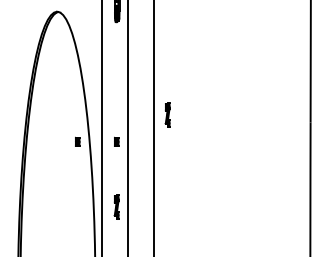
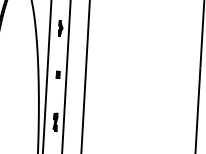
part: (116, 78) -> (60, 28), added
part: (167, 114) -> (96, 56), removed
part: (77, 141) -> (29, 72), removed

